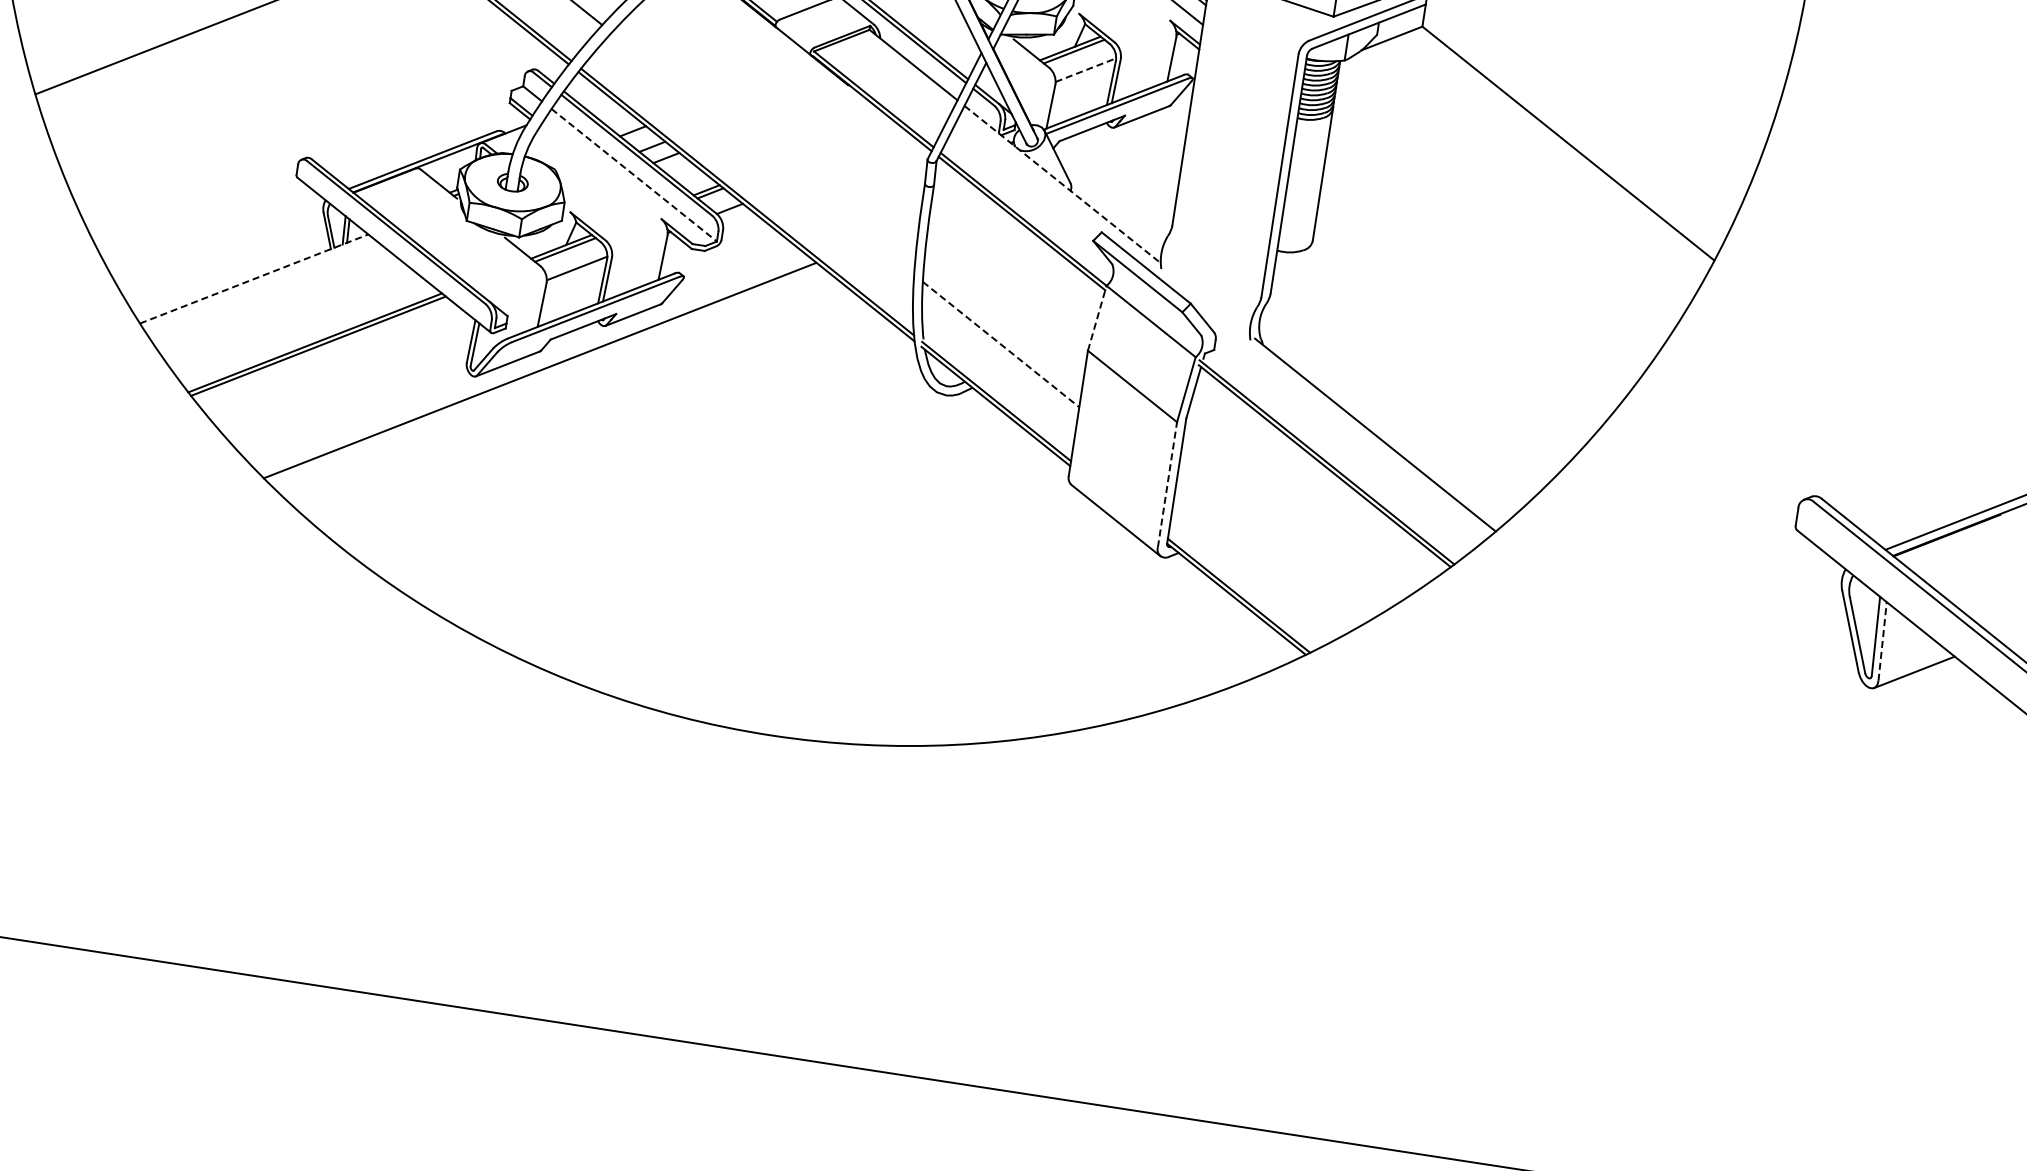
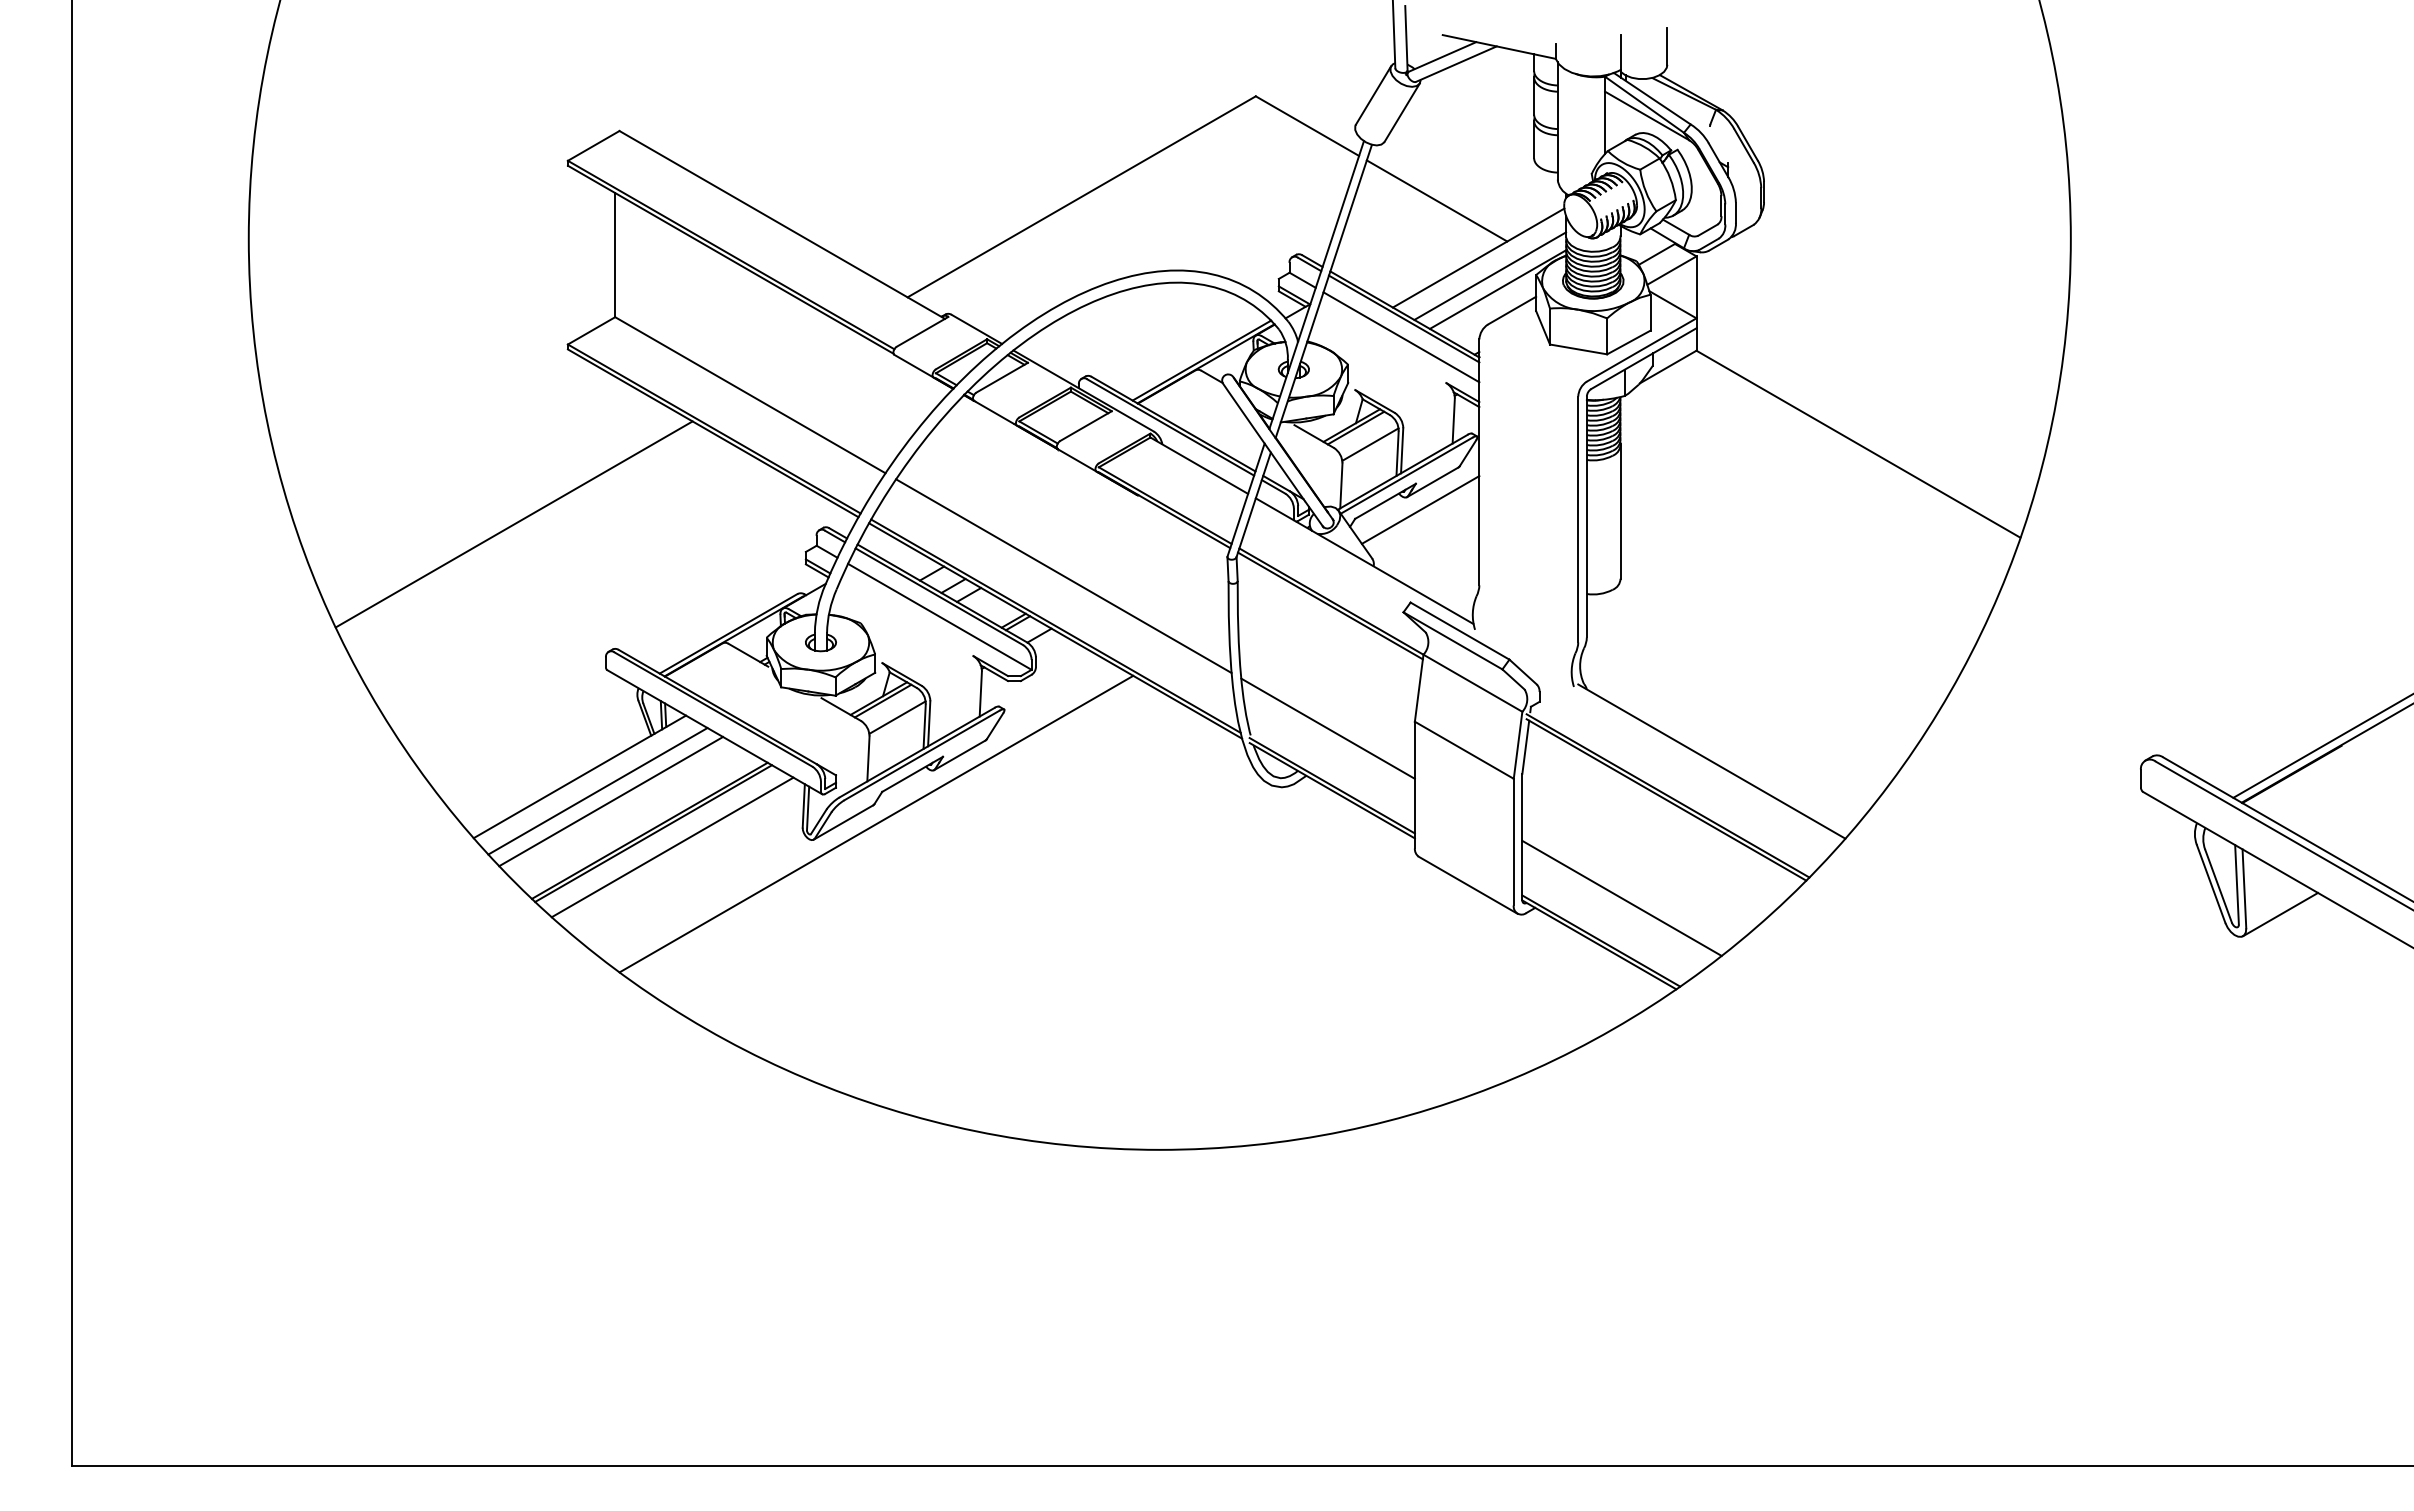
line: (1086, 70) -> (1370, 444), dashed -> solid
line: (1125, 141) -> (1420, 509), added
line: (762, 154) -> (1063, 576), added
line: (633, 174) -> (939, 616), dashed -> solid
line: (1062, 184) -> (1364, 561), dashed -> solid
line: (253, 278) -> (579, 776), dashed -> solid
line: (269, 296) -> (597, 791), added
line: (281, 308) -> (611, 801), added
line: (1097, 318) -> (1419, 688), dashed -> solid
line: (1001, 344) -> (1328, 728), dashed -> solid
line: (335, 362) -> (672, 847), added
line: (1167, 484) -> (1513, 841), dashed -> solid
line: (1265, 555) -> (1621, 897), added
line: (1882, 641) -> (2244, 888), dashed -> solid

